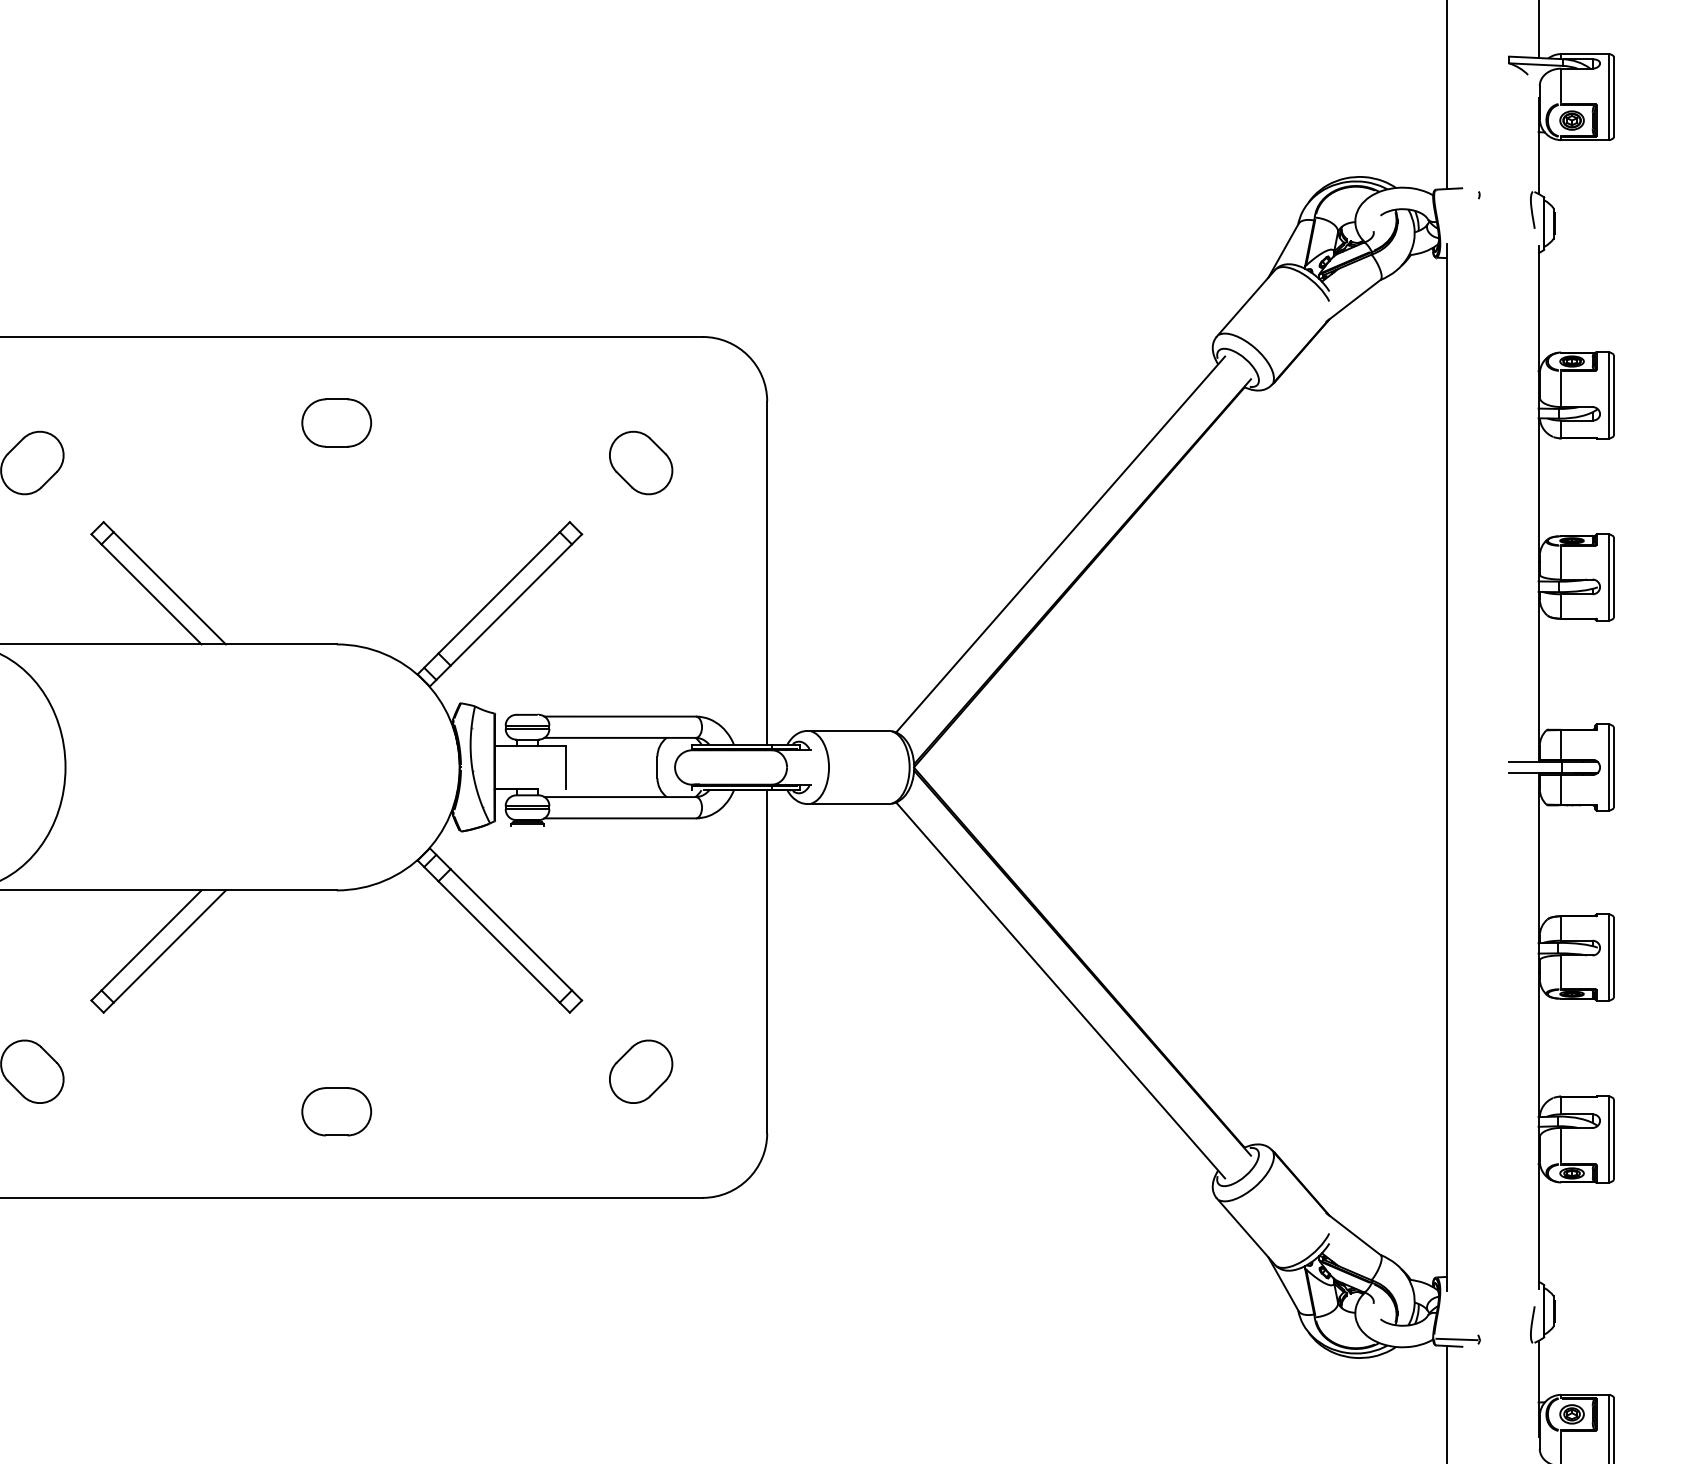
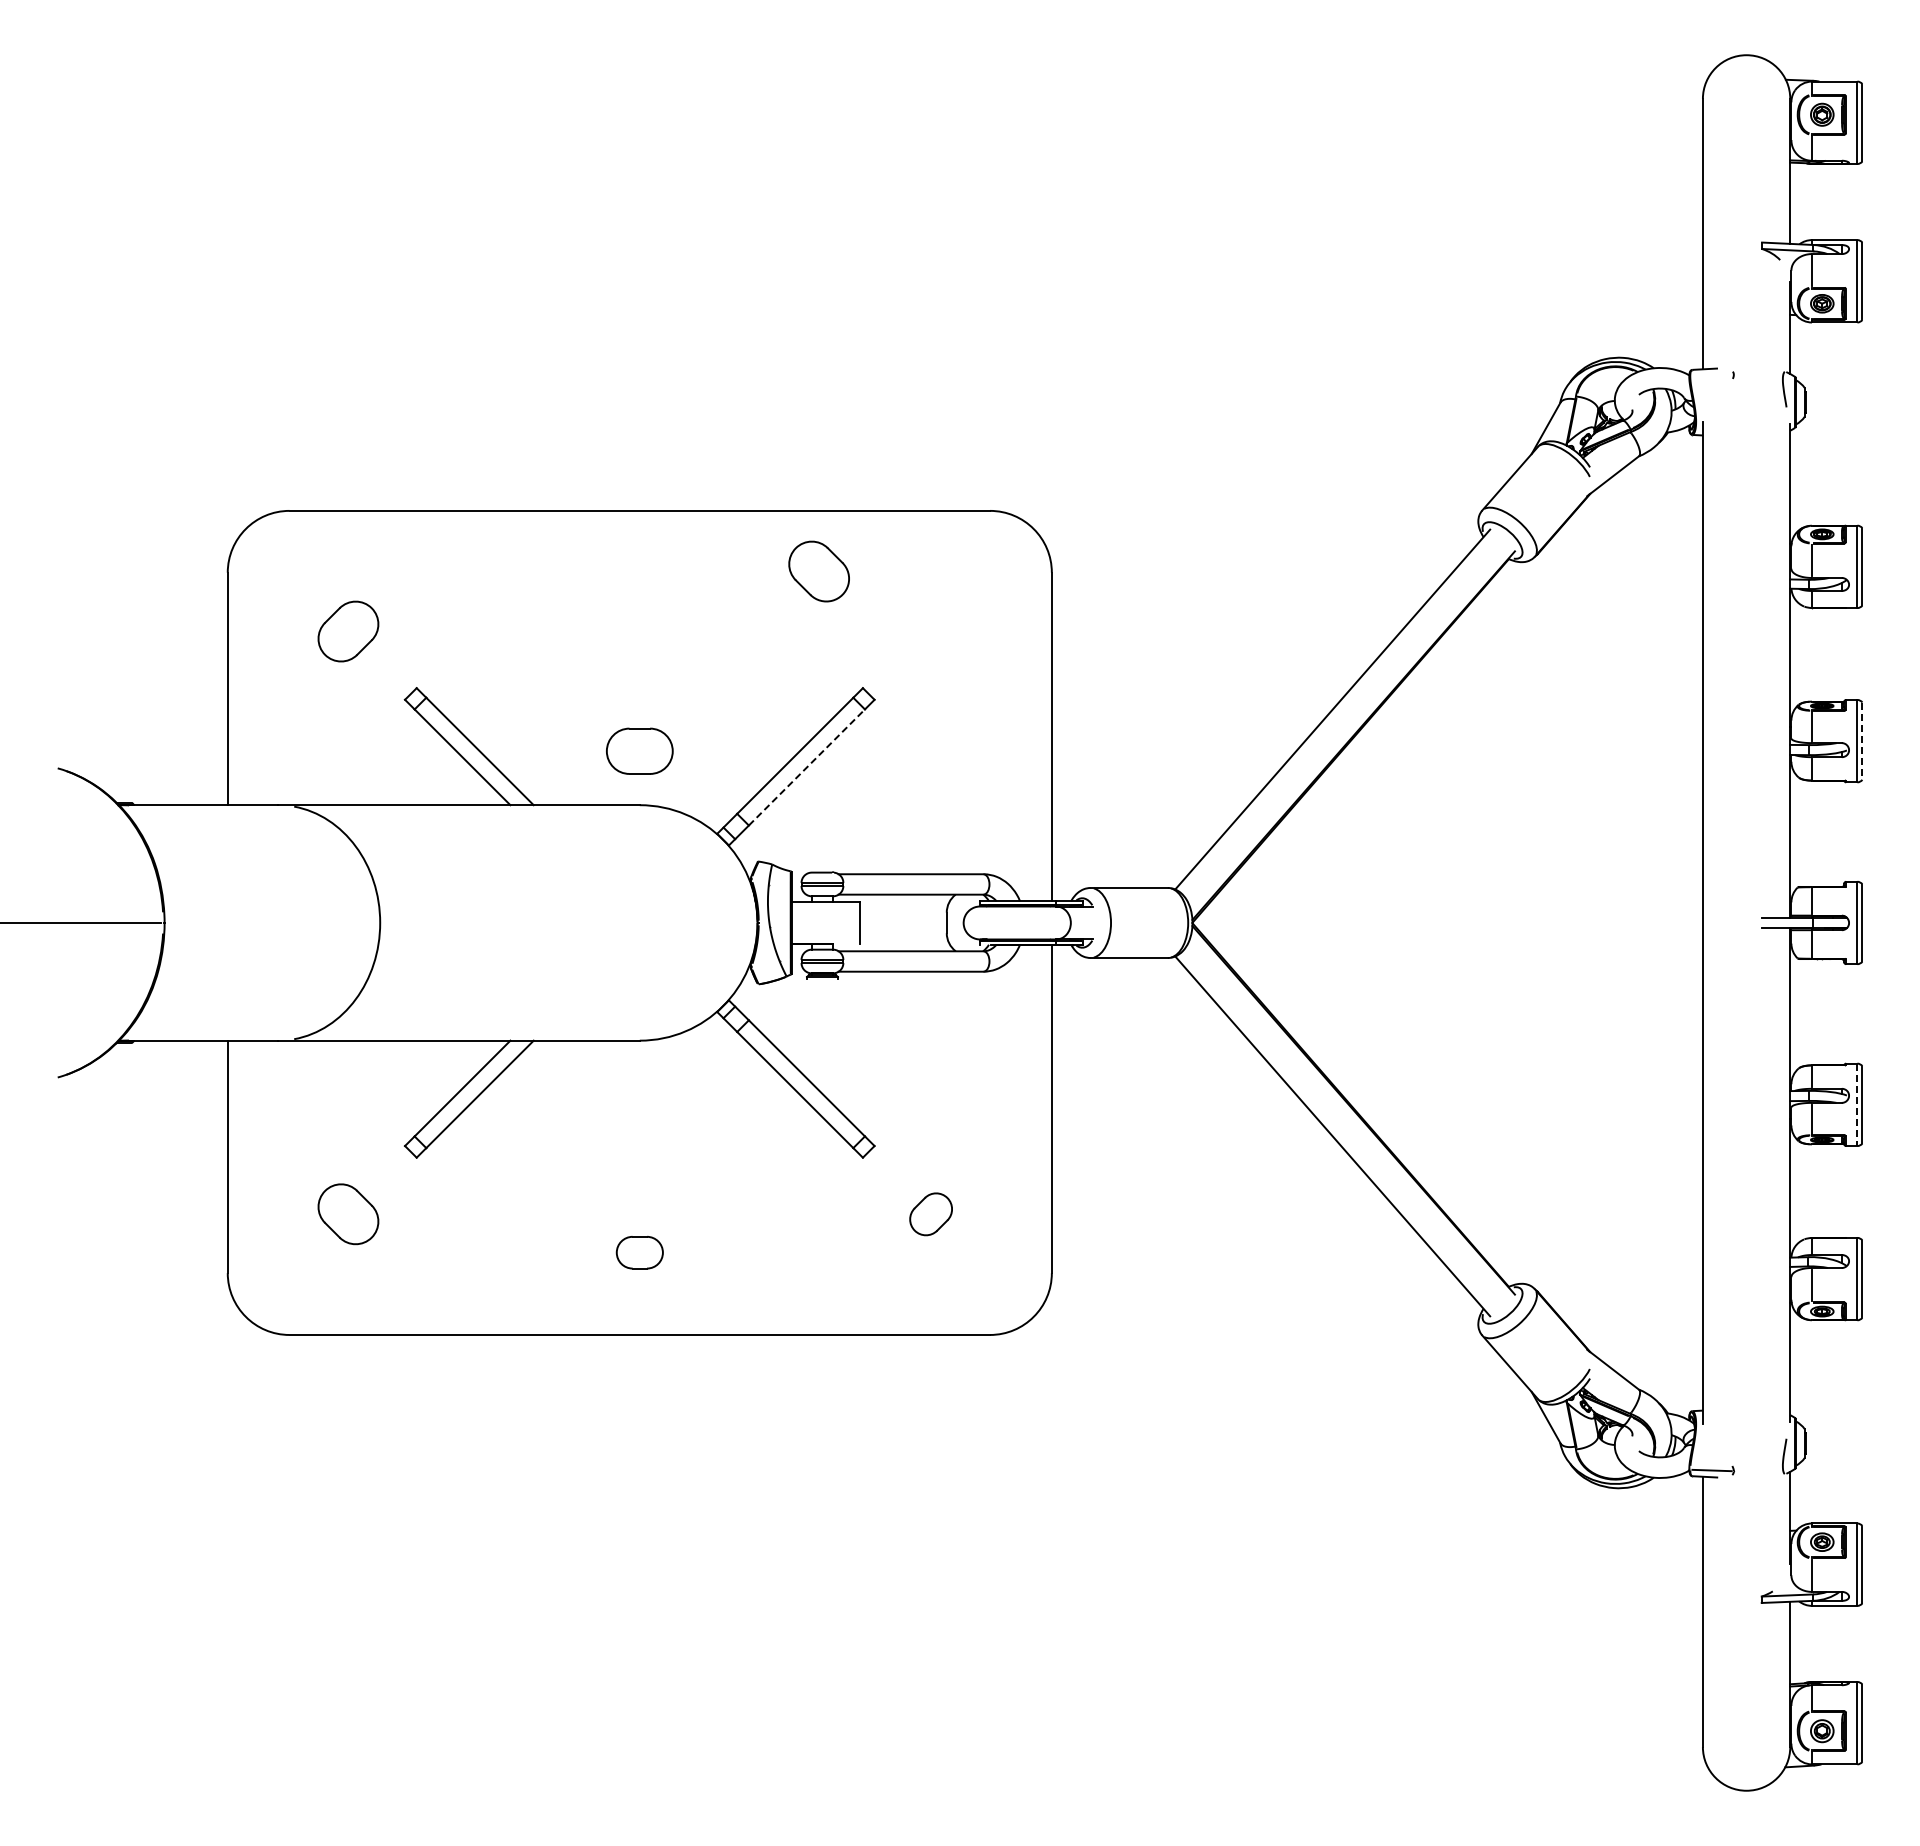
part: (336, 422) -> (639, 750), moved
part: (640, 462) -> (818, 571), moved
line: (1614, 577) -> (1862, 741), solid -> dashed
line: (511, 605) -> (807, 767), solid -> dashed
line: (1608, 957) -> (1857, 1104), solid -> dashed
part: (640, 1072) -> (930, 1214), size x0.7
part: (336, 1111) -> (639, 1252), size x0.7

